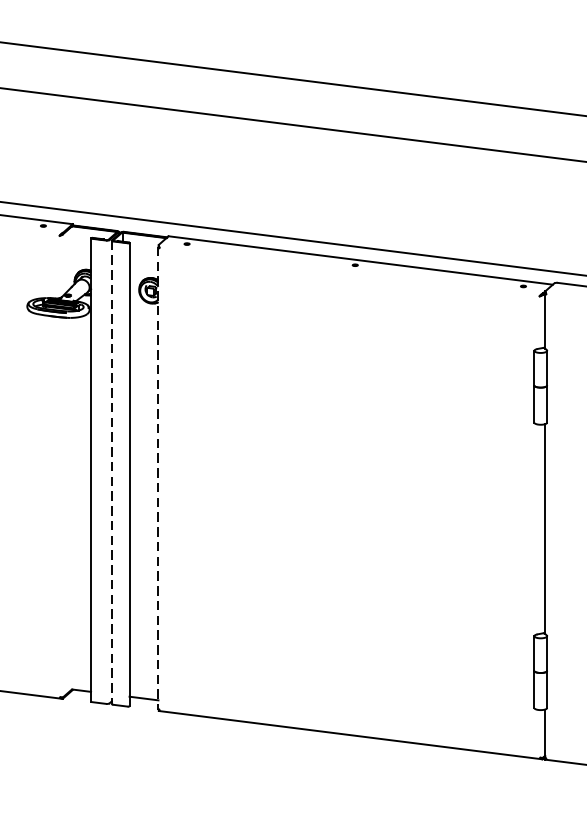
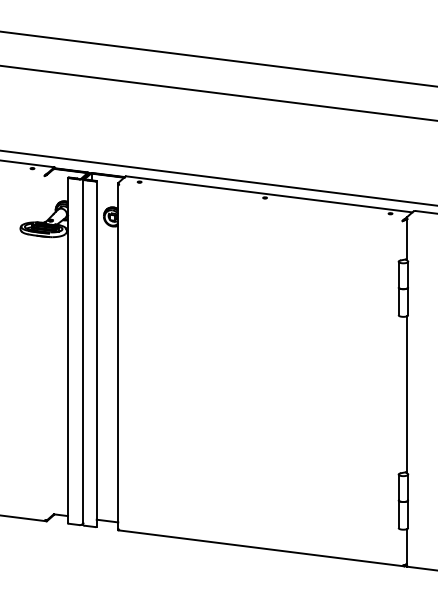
line: (111, 472) -> (83, 352), dashed -> solid
line: (158, 477) -> (118, 356), dashed -> solid

